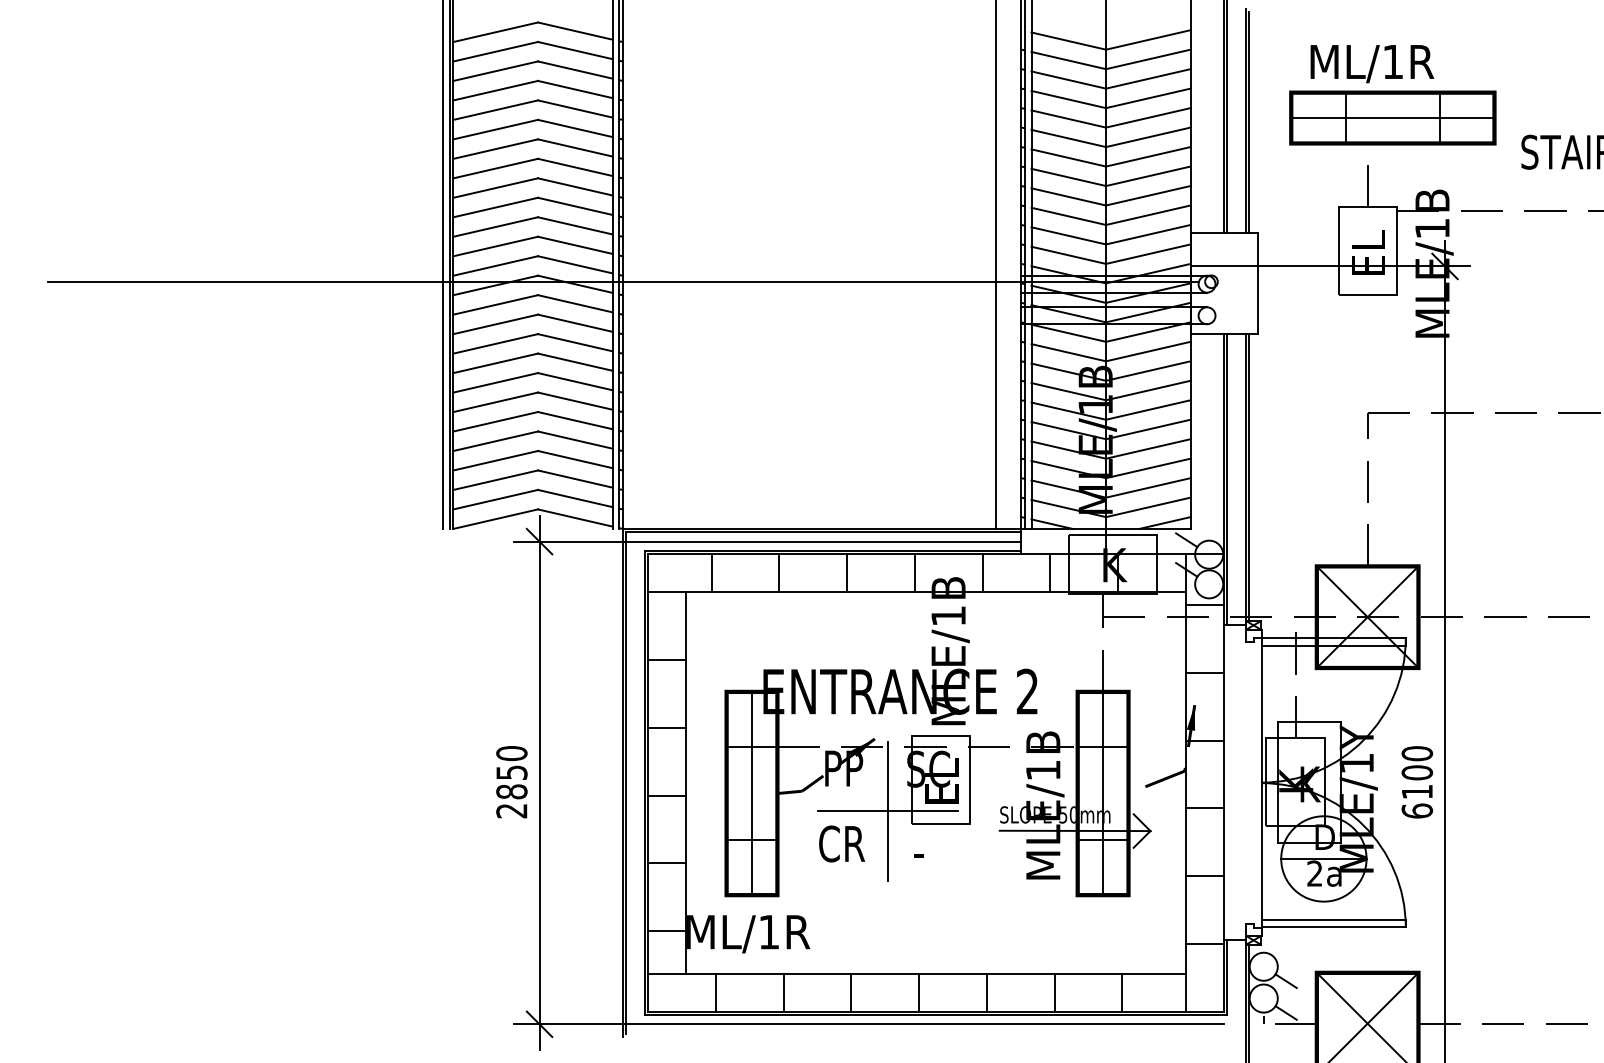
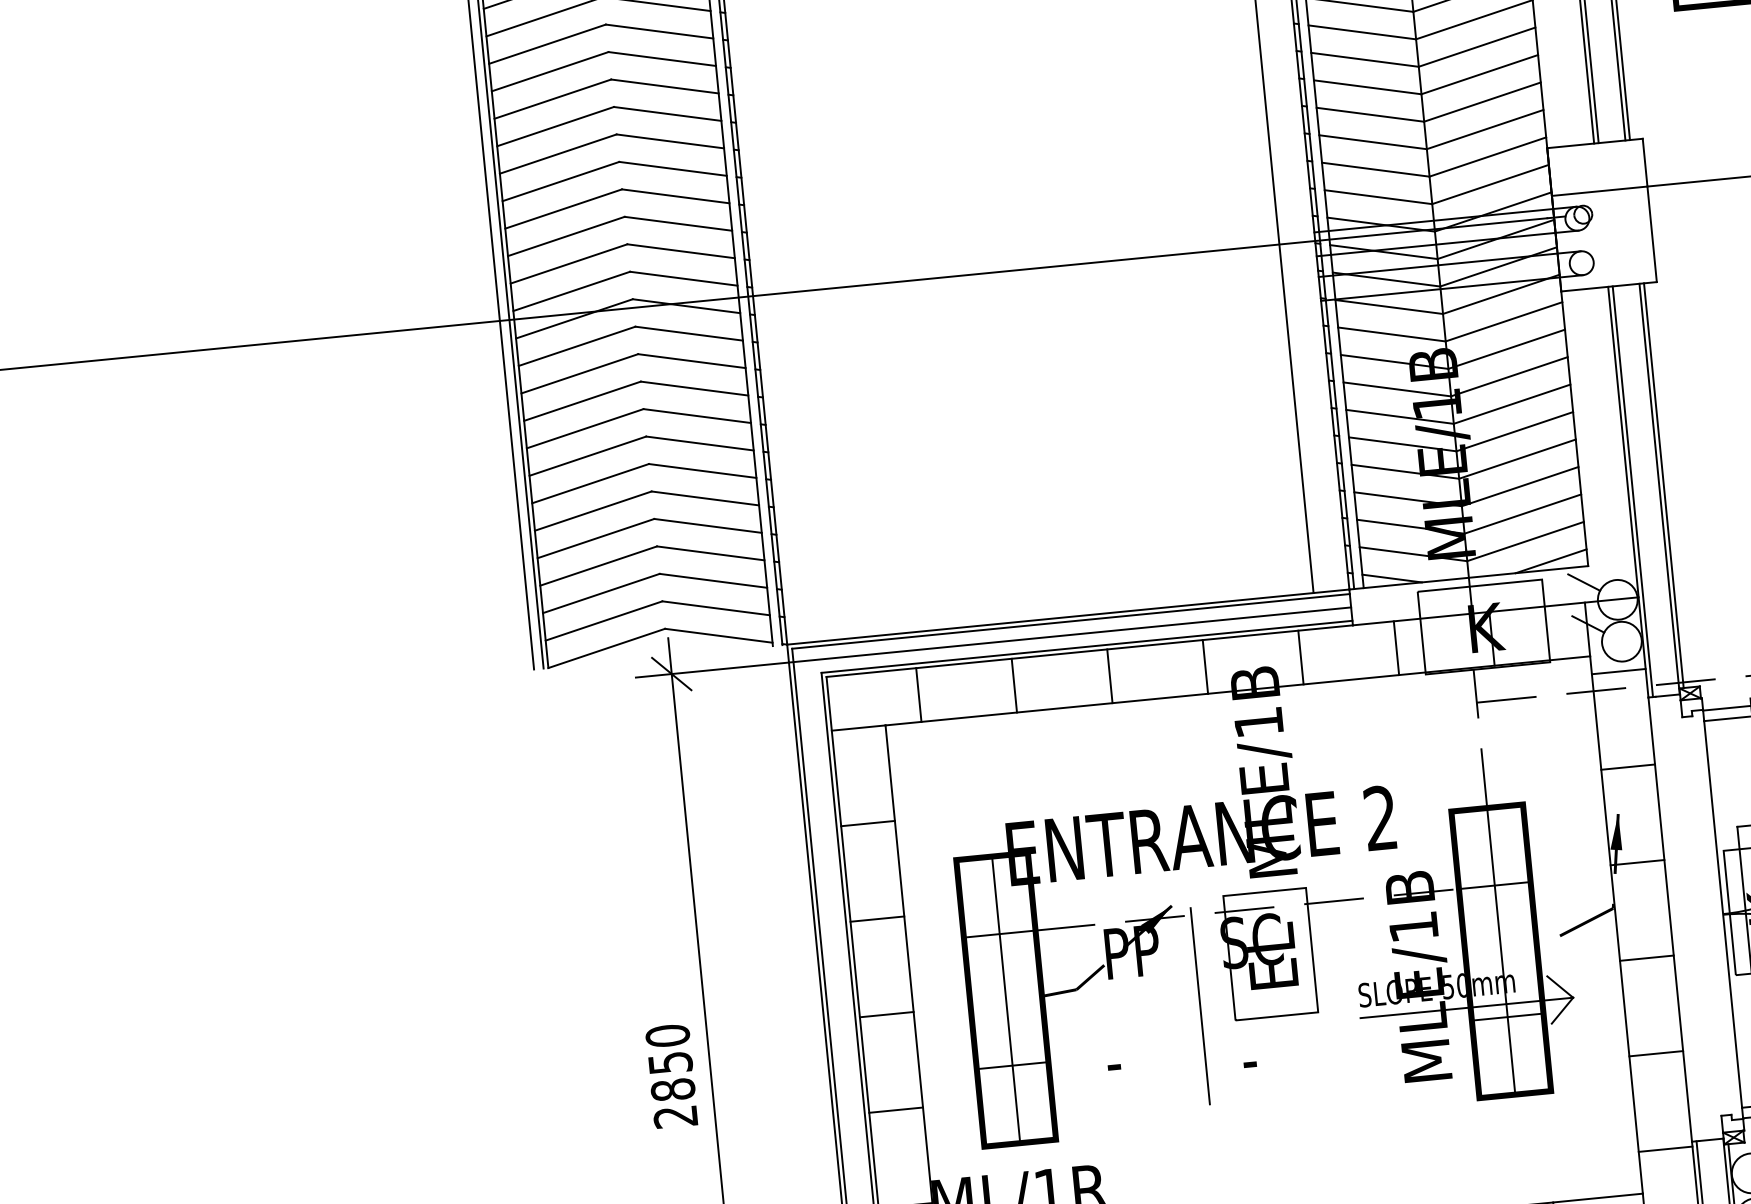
text: (511, 782) -> (671, 1076), moved
line: (887, 811) -> (1199, 1006), removed
text: (842, 843) -> (1140, 1057), CR -> -

